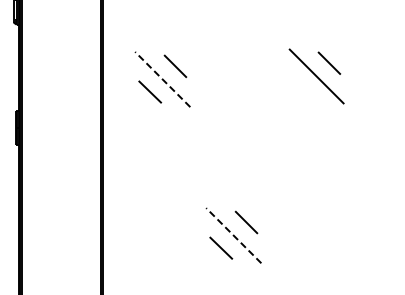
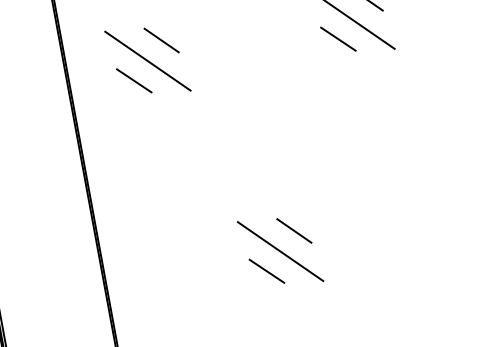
line: (162, 79) -> (147, 61), dashed -> solid
line: (303, 88) -> (337, 38), added
line: (233, 235) -> (280, 251), dashed -> solid

